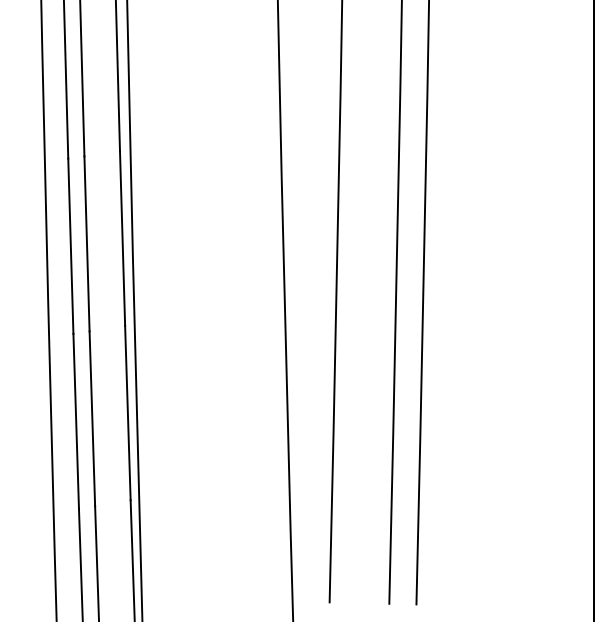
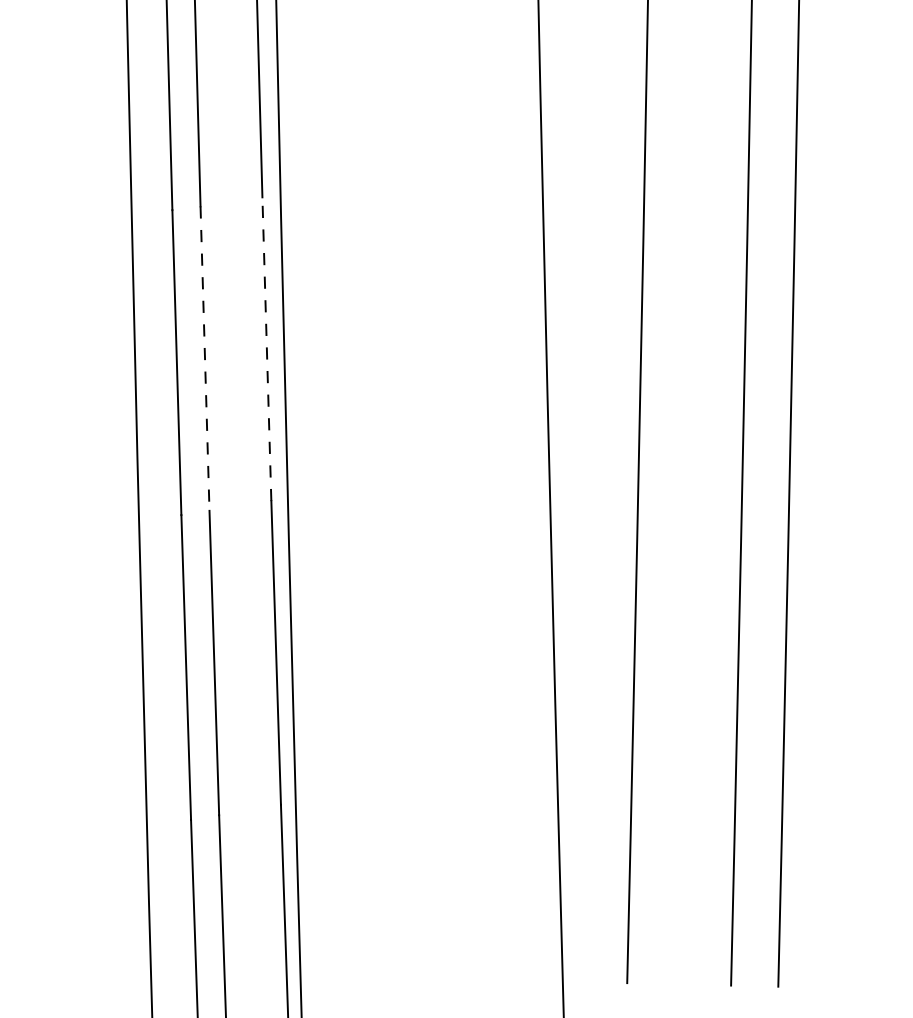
line: (122, 238) -> (266, 349), solid -> dashed
line: (87, 243) -> (205, 357), solid -> dashed

